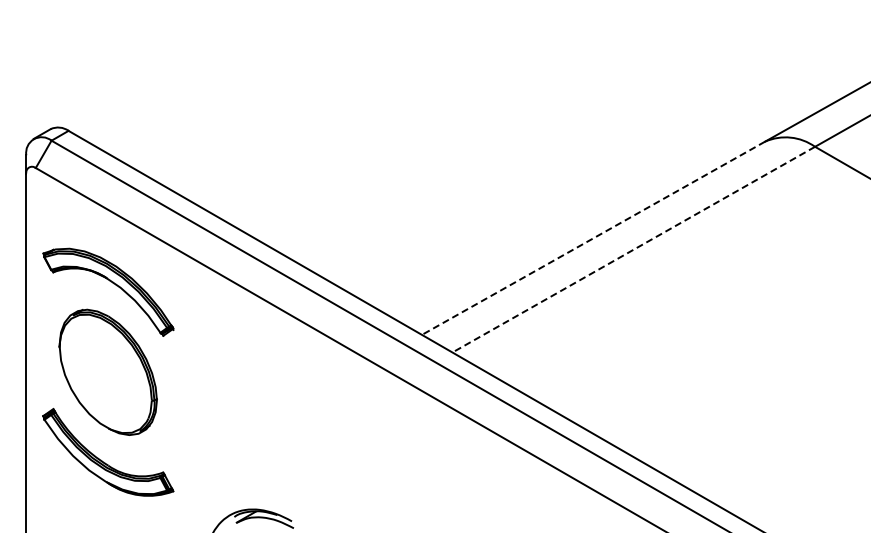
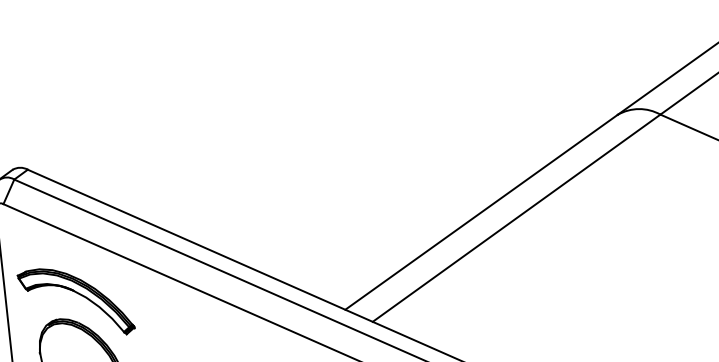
line: (593, 238) -> (481, 212), dashed -> solid
line: (633, 249) -> (516, 218), dashed -> solid

